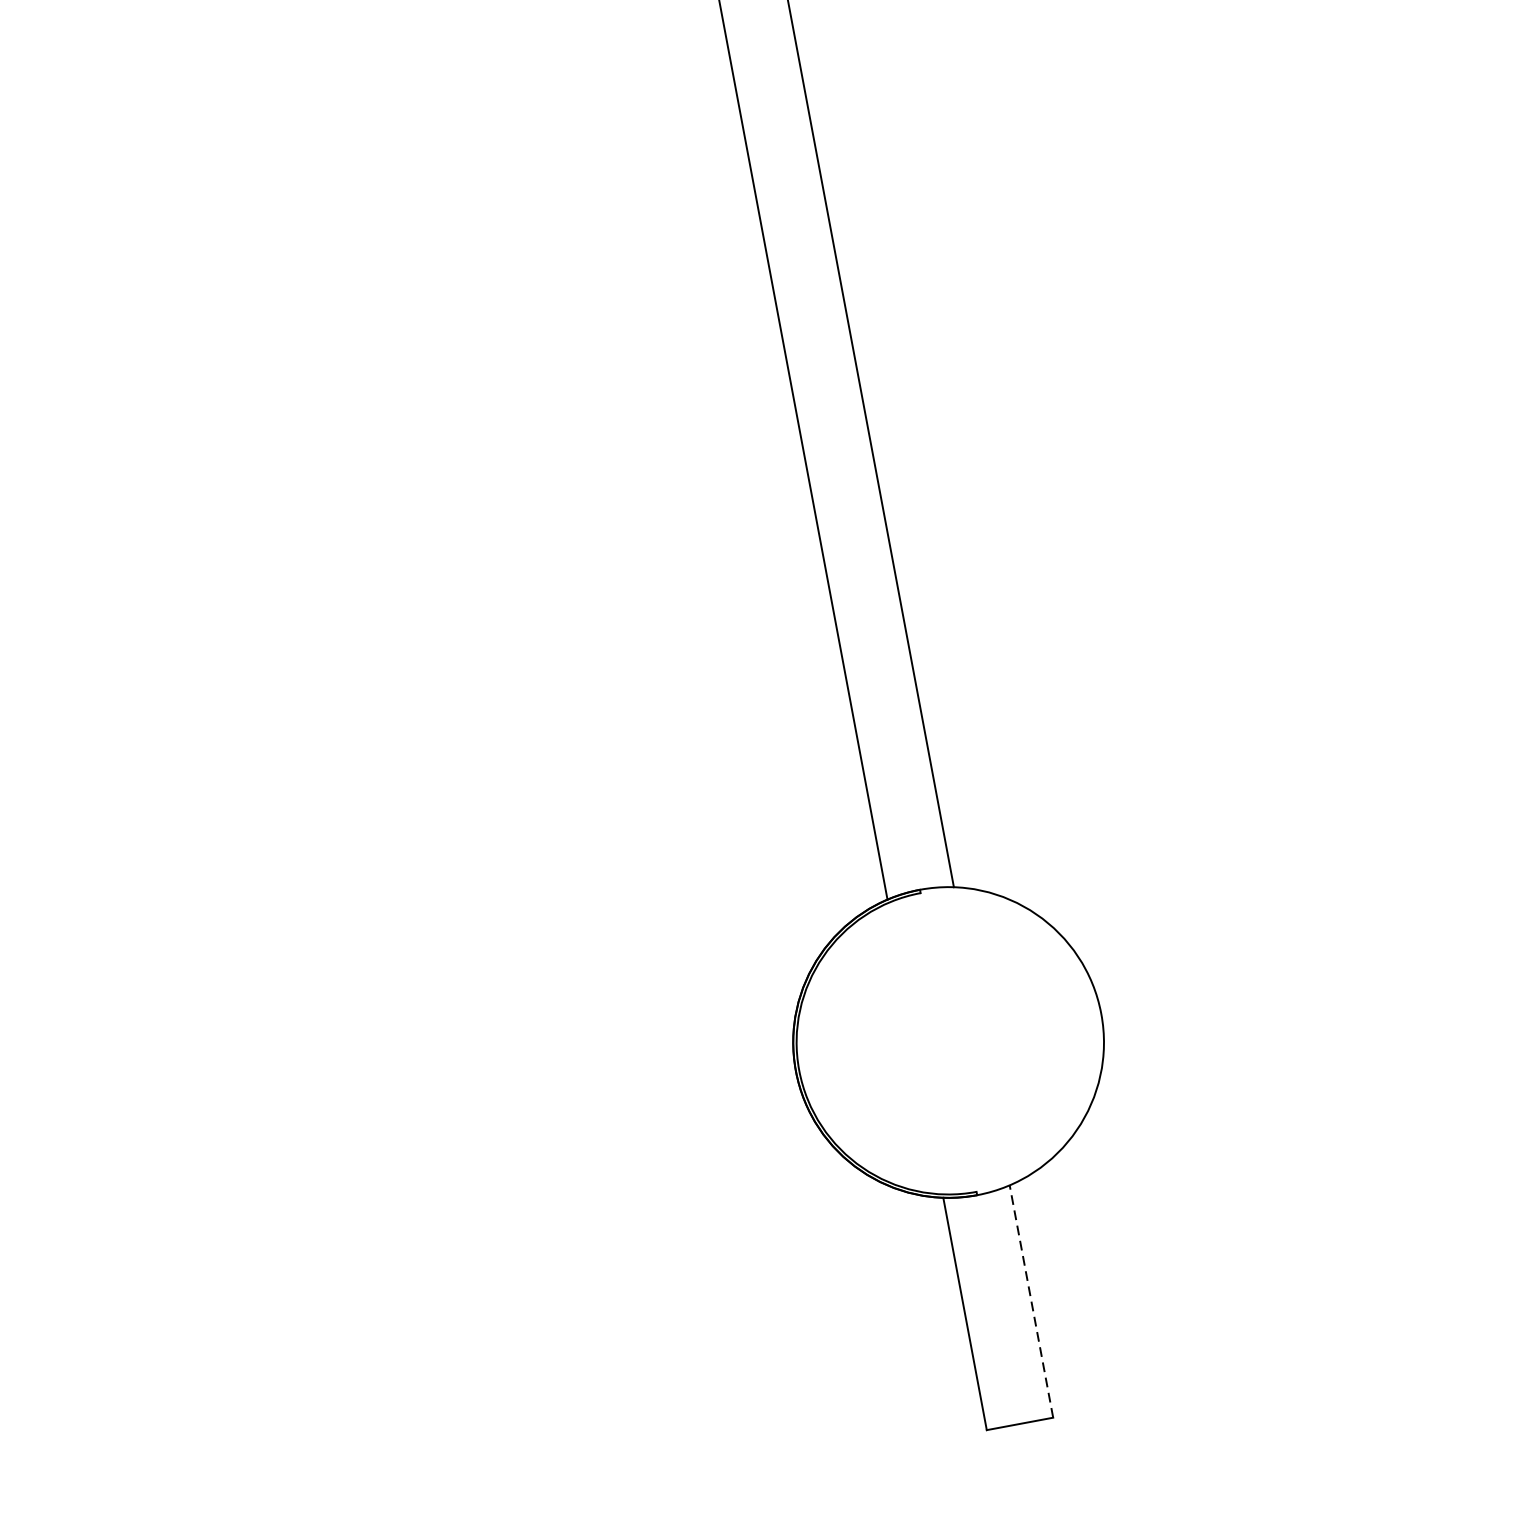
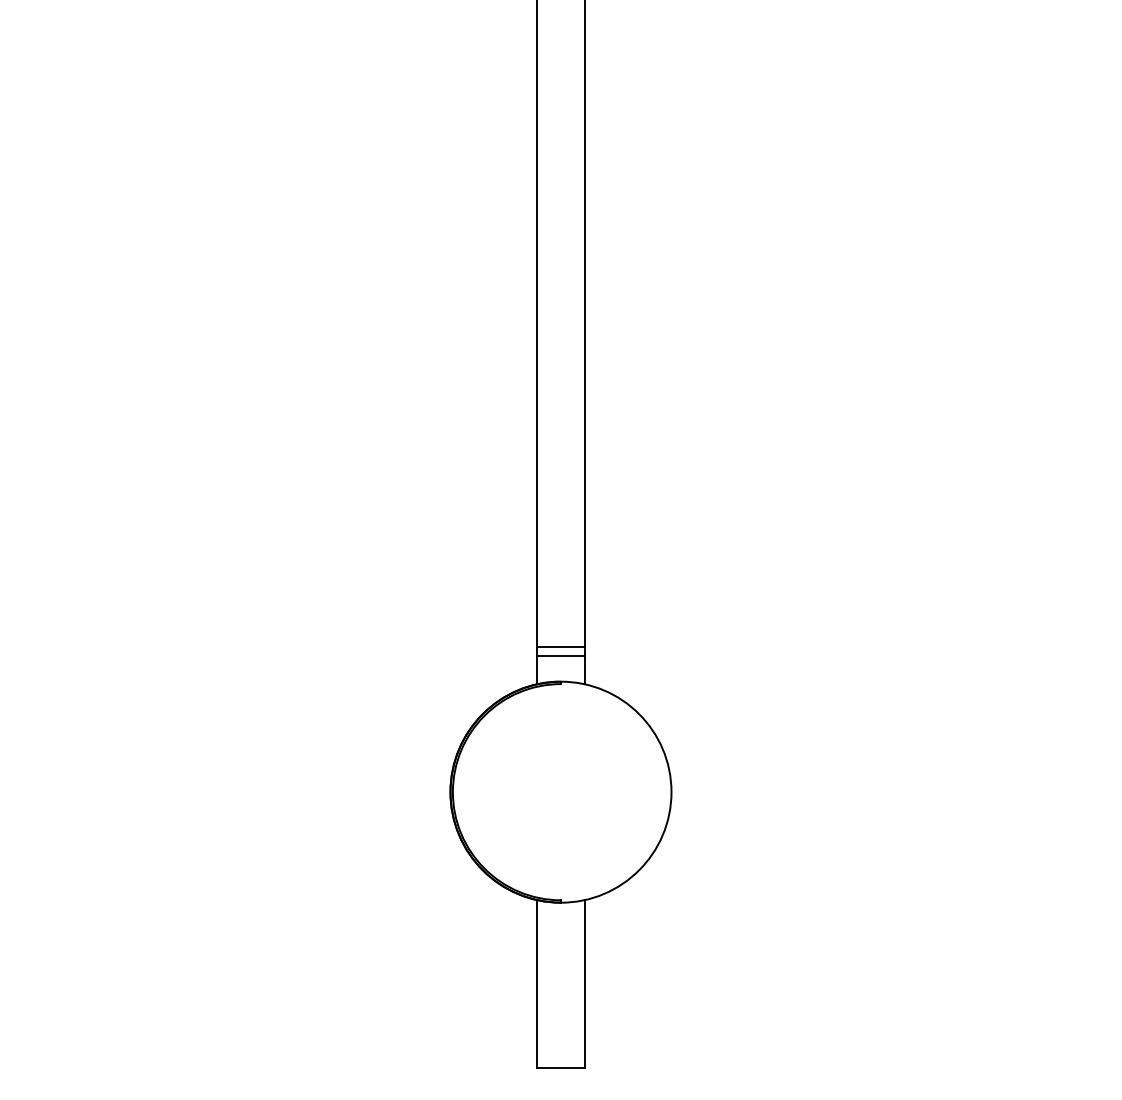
line: (910, 842) -> (560, 647), added
line: (912, 853) -> (560, 655), added
line: (1031, 1300) -> (585, 983), dashed -> solid

